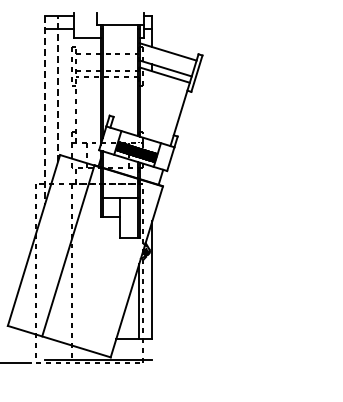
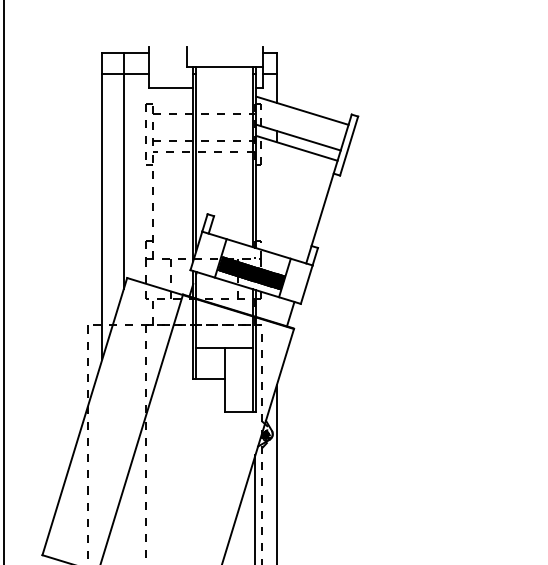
line: (58, 88) -> (124, 170), dashed -> solid
line: (44, 110) -> (101, 205), dashed -> solid

